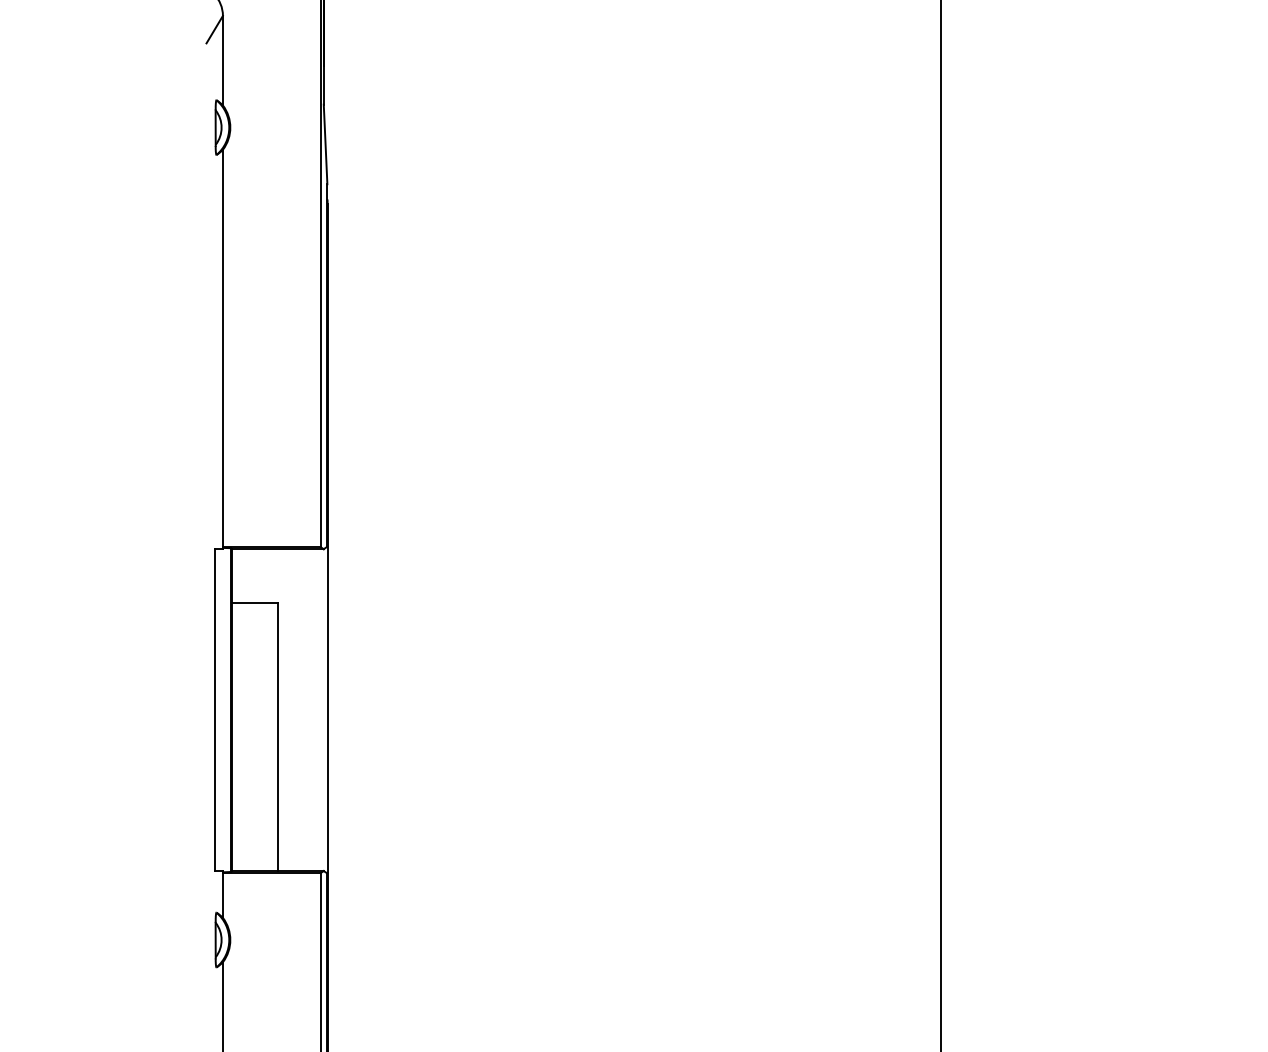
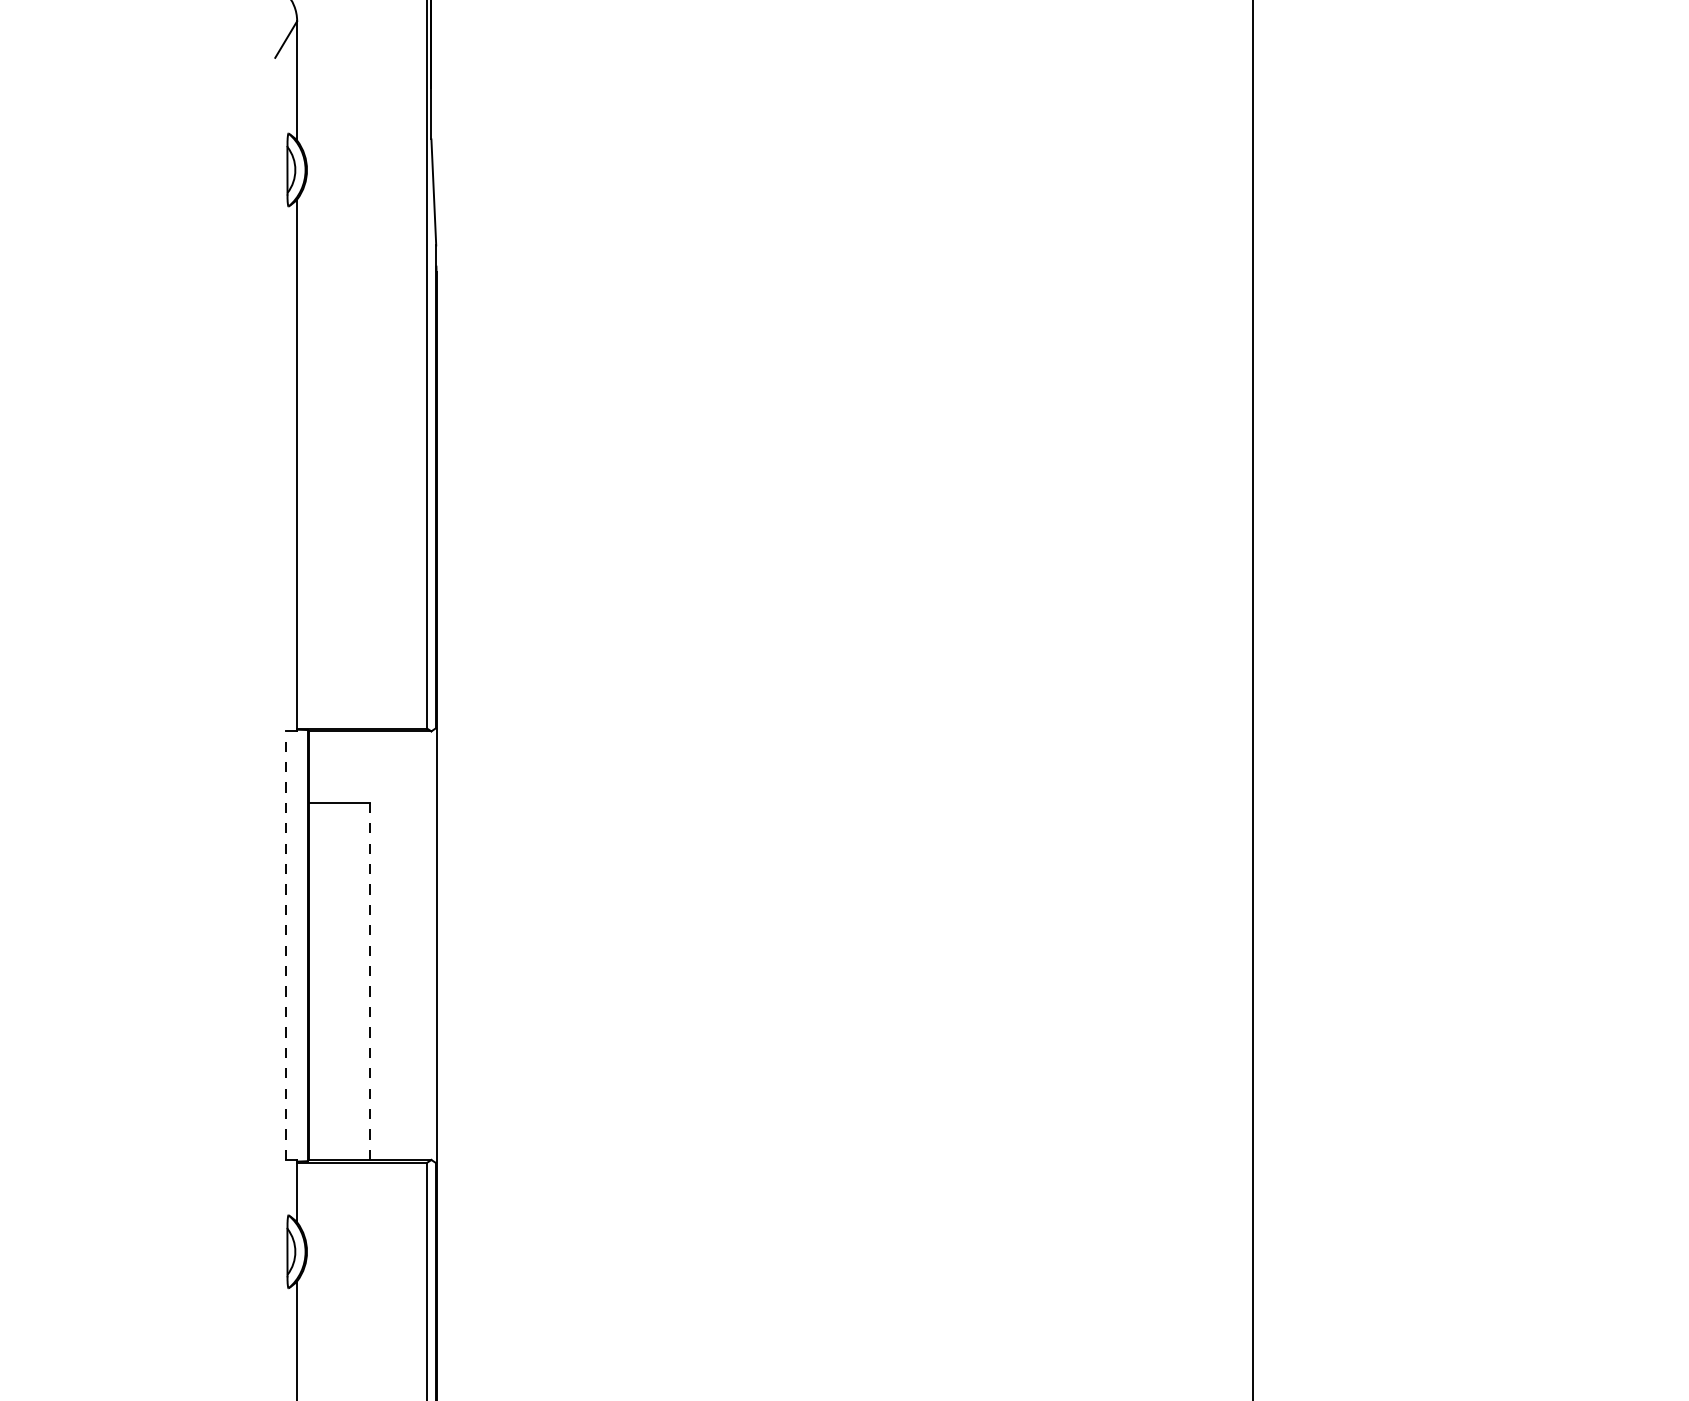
line: (214, 709) -> (286, 945), solid -> dashed
line: (278, 737) -> (370, 981), solid -> dashed

